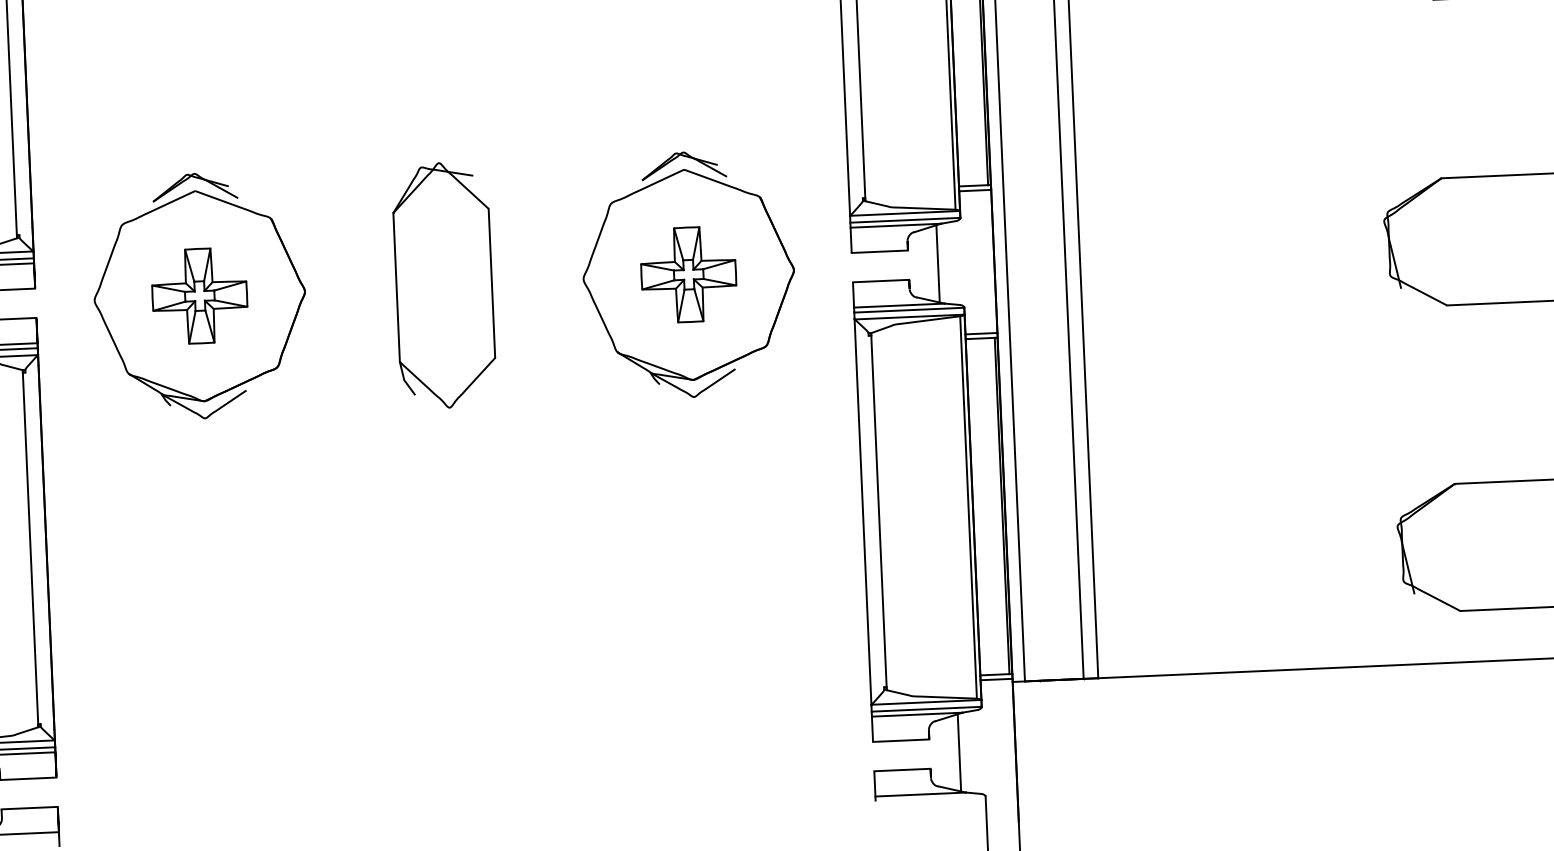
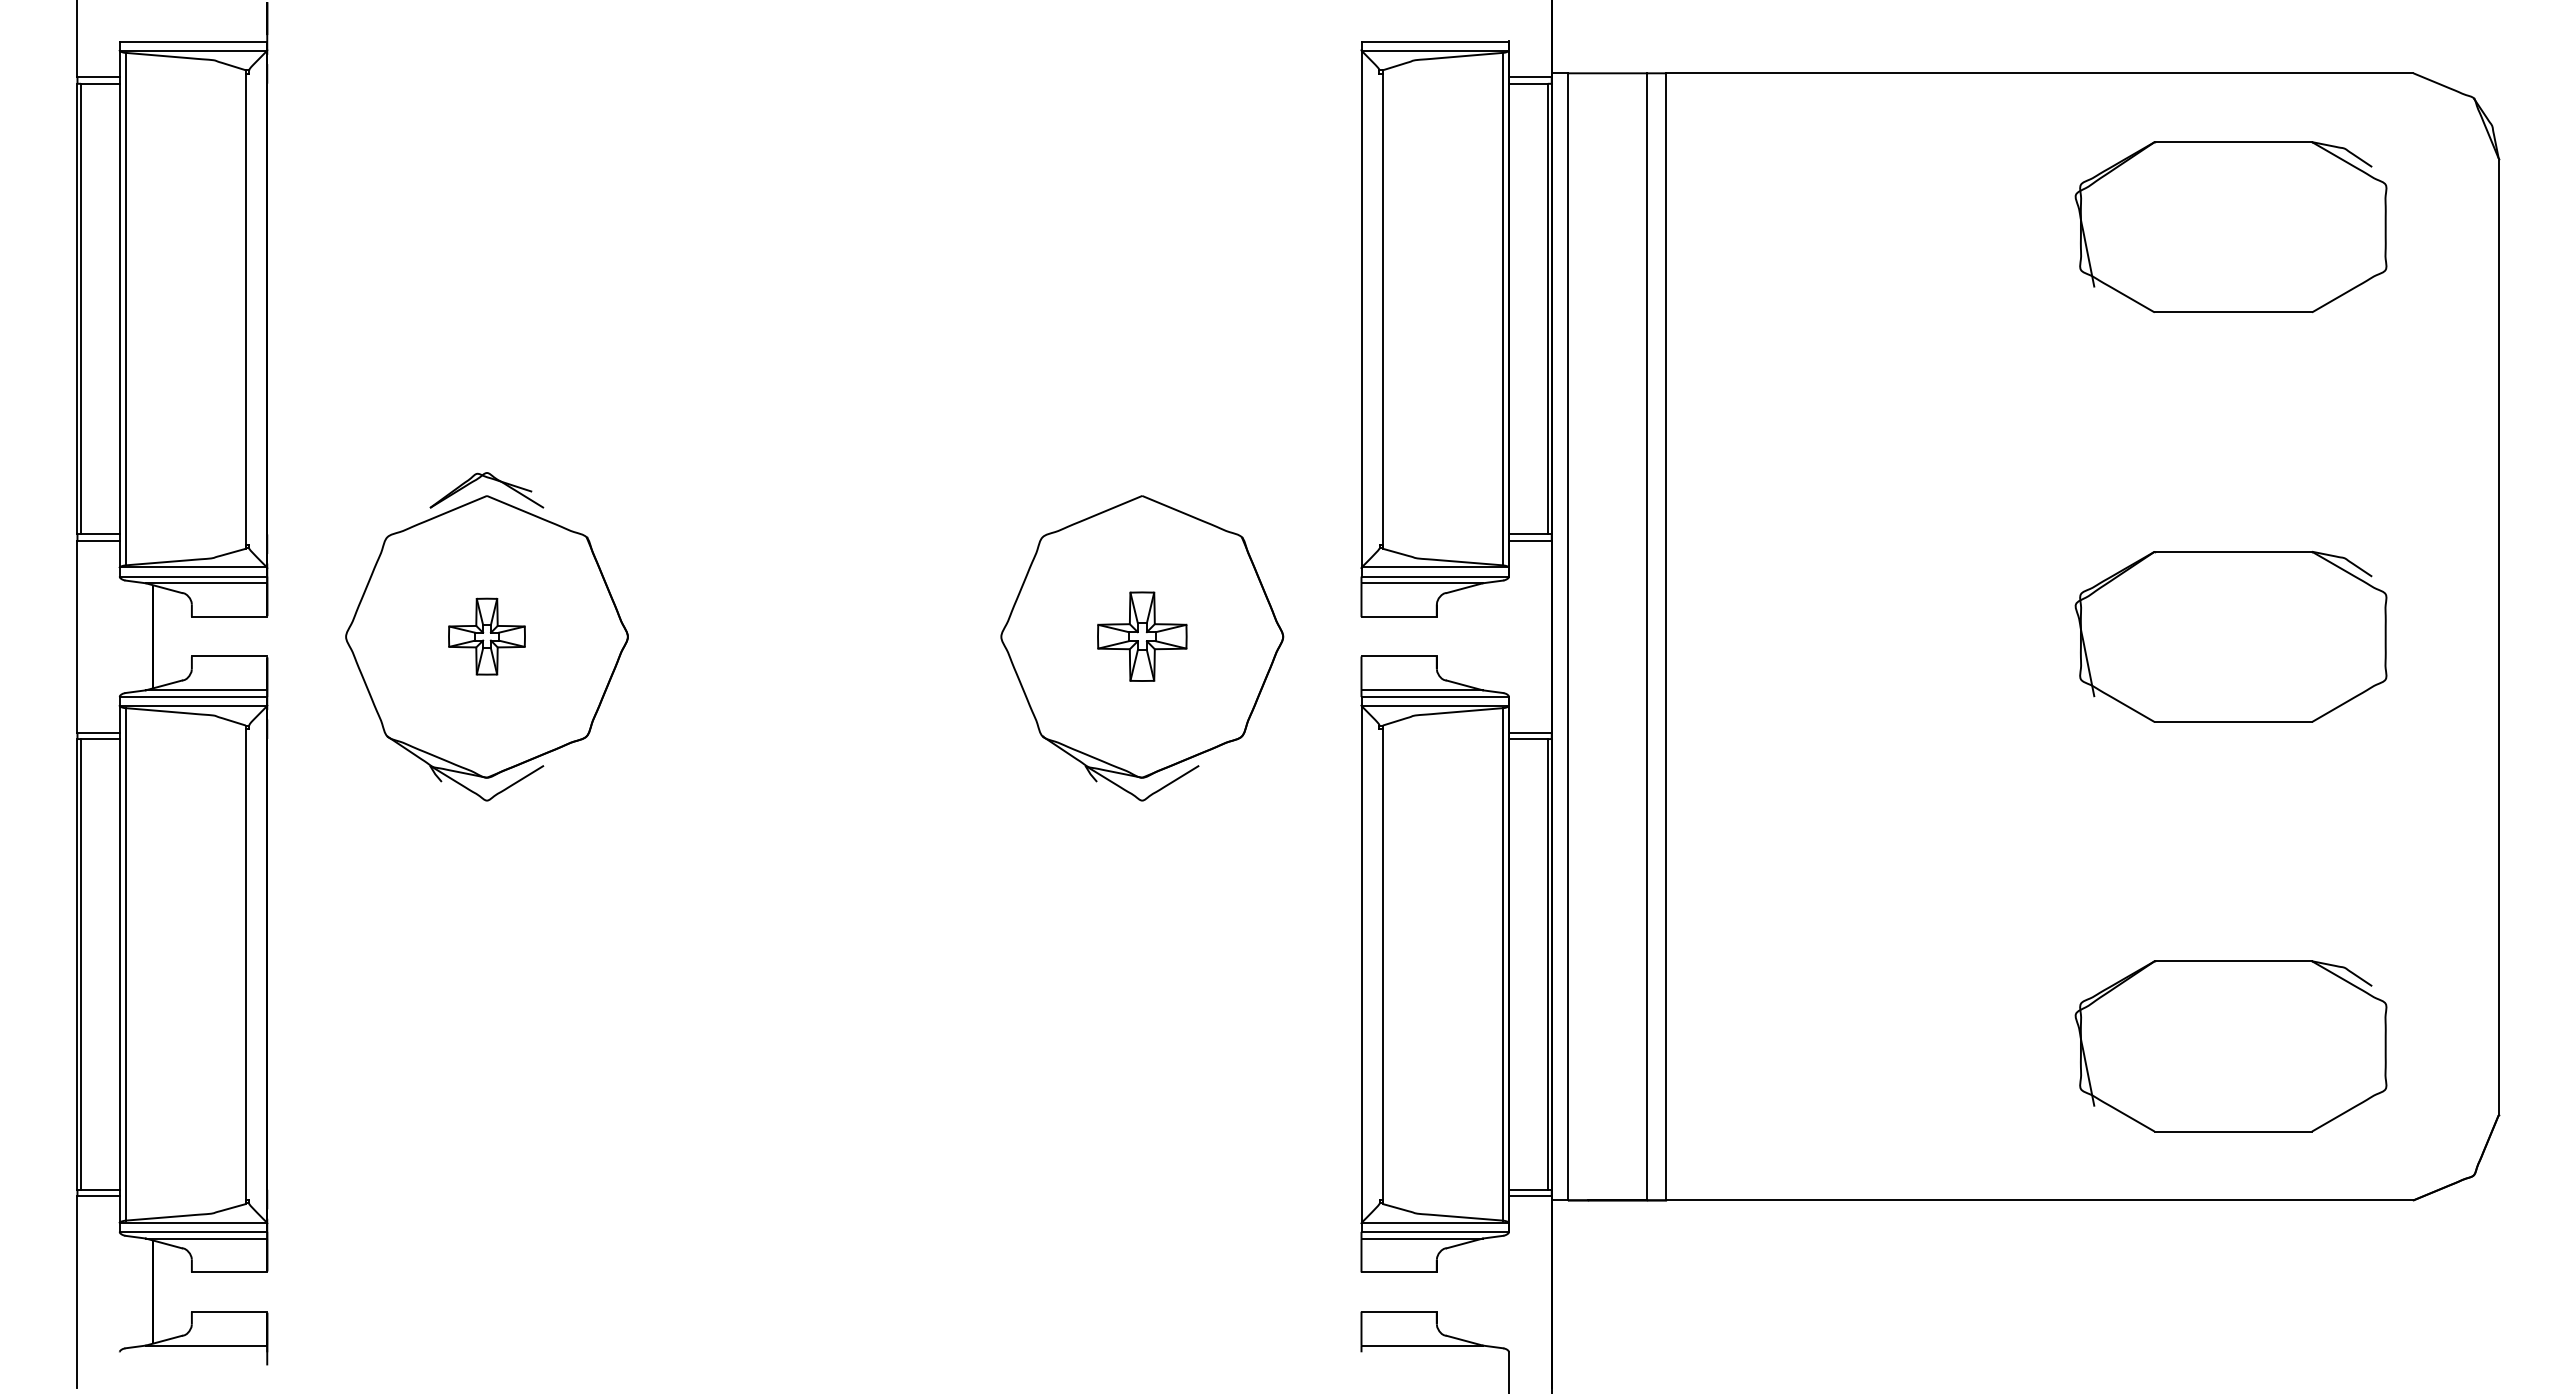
part: (686, 157) -> (1145, 479), removed
line: (938, 263) -> (1476, 636), removed
part: (688, 274) -> (1142, 636), size x0.7
part: (444, 285) -> (814, 636), removed
part: (199, 295) -> (486, 636), size x0.6
line: (959, 752) -> (1476, 1291), removed

